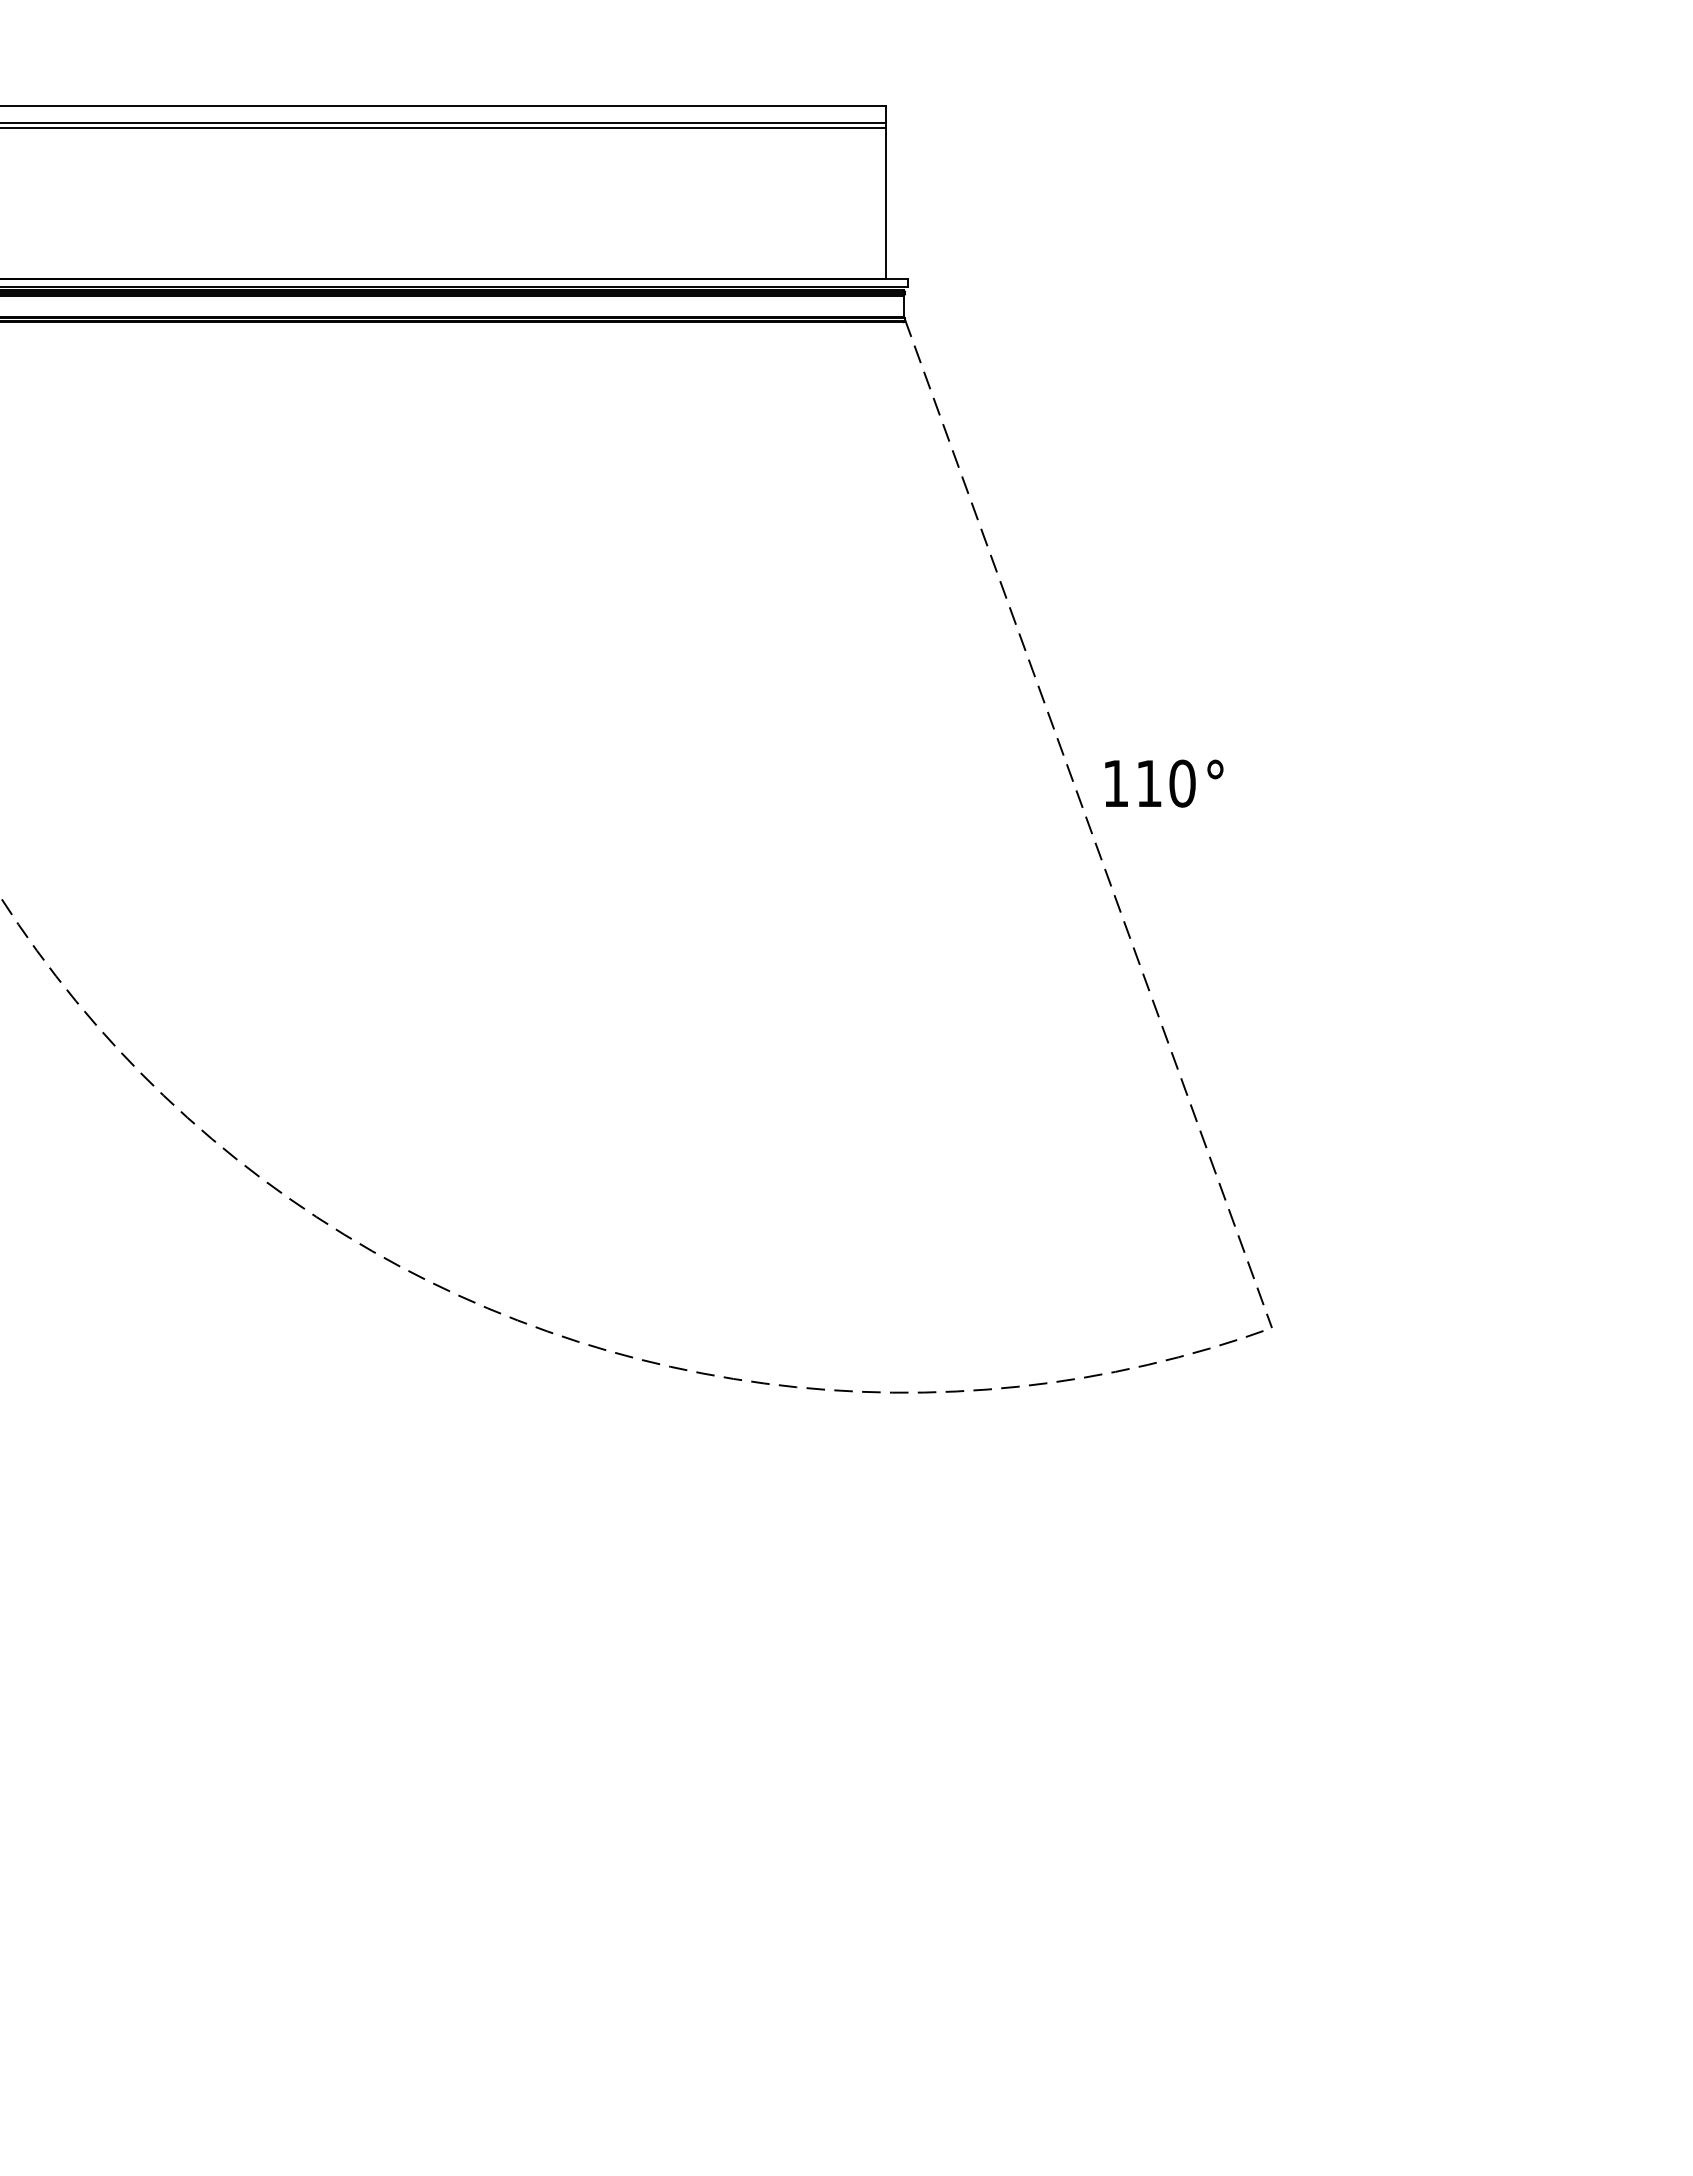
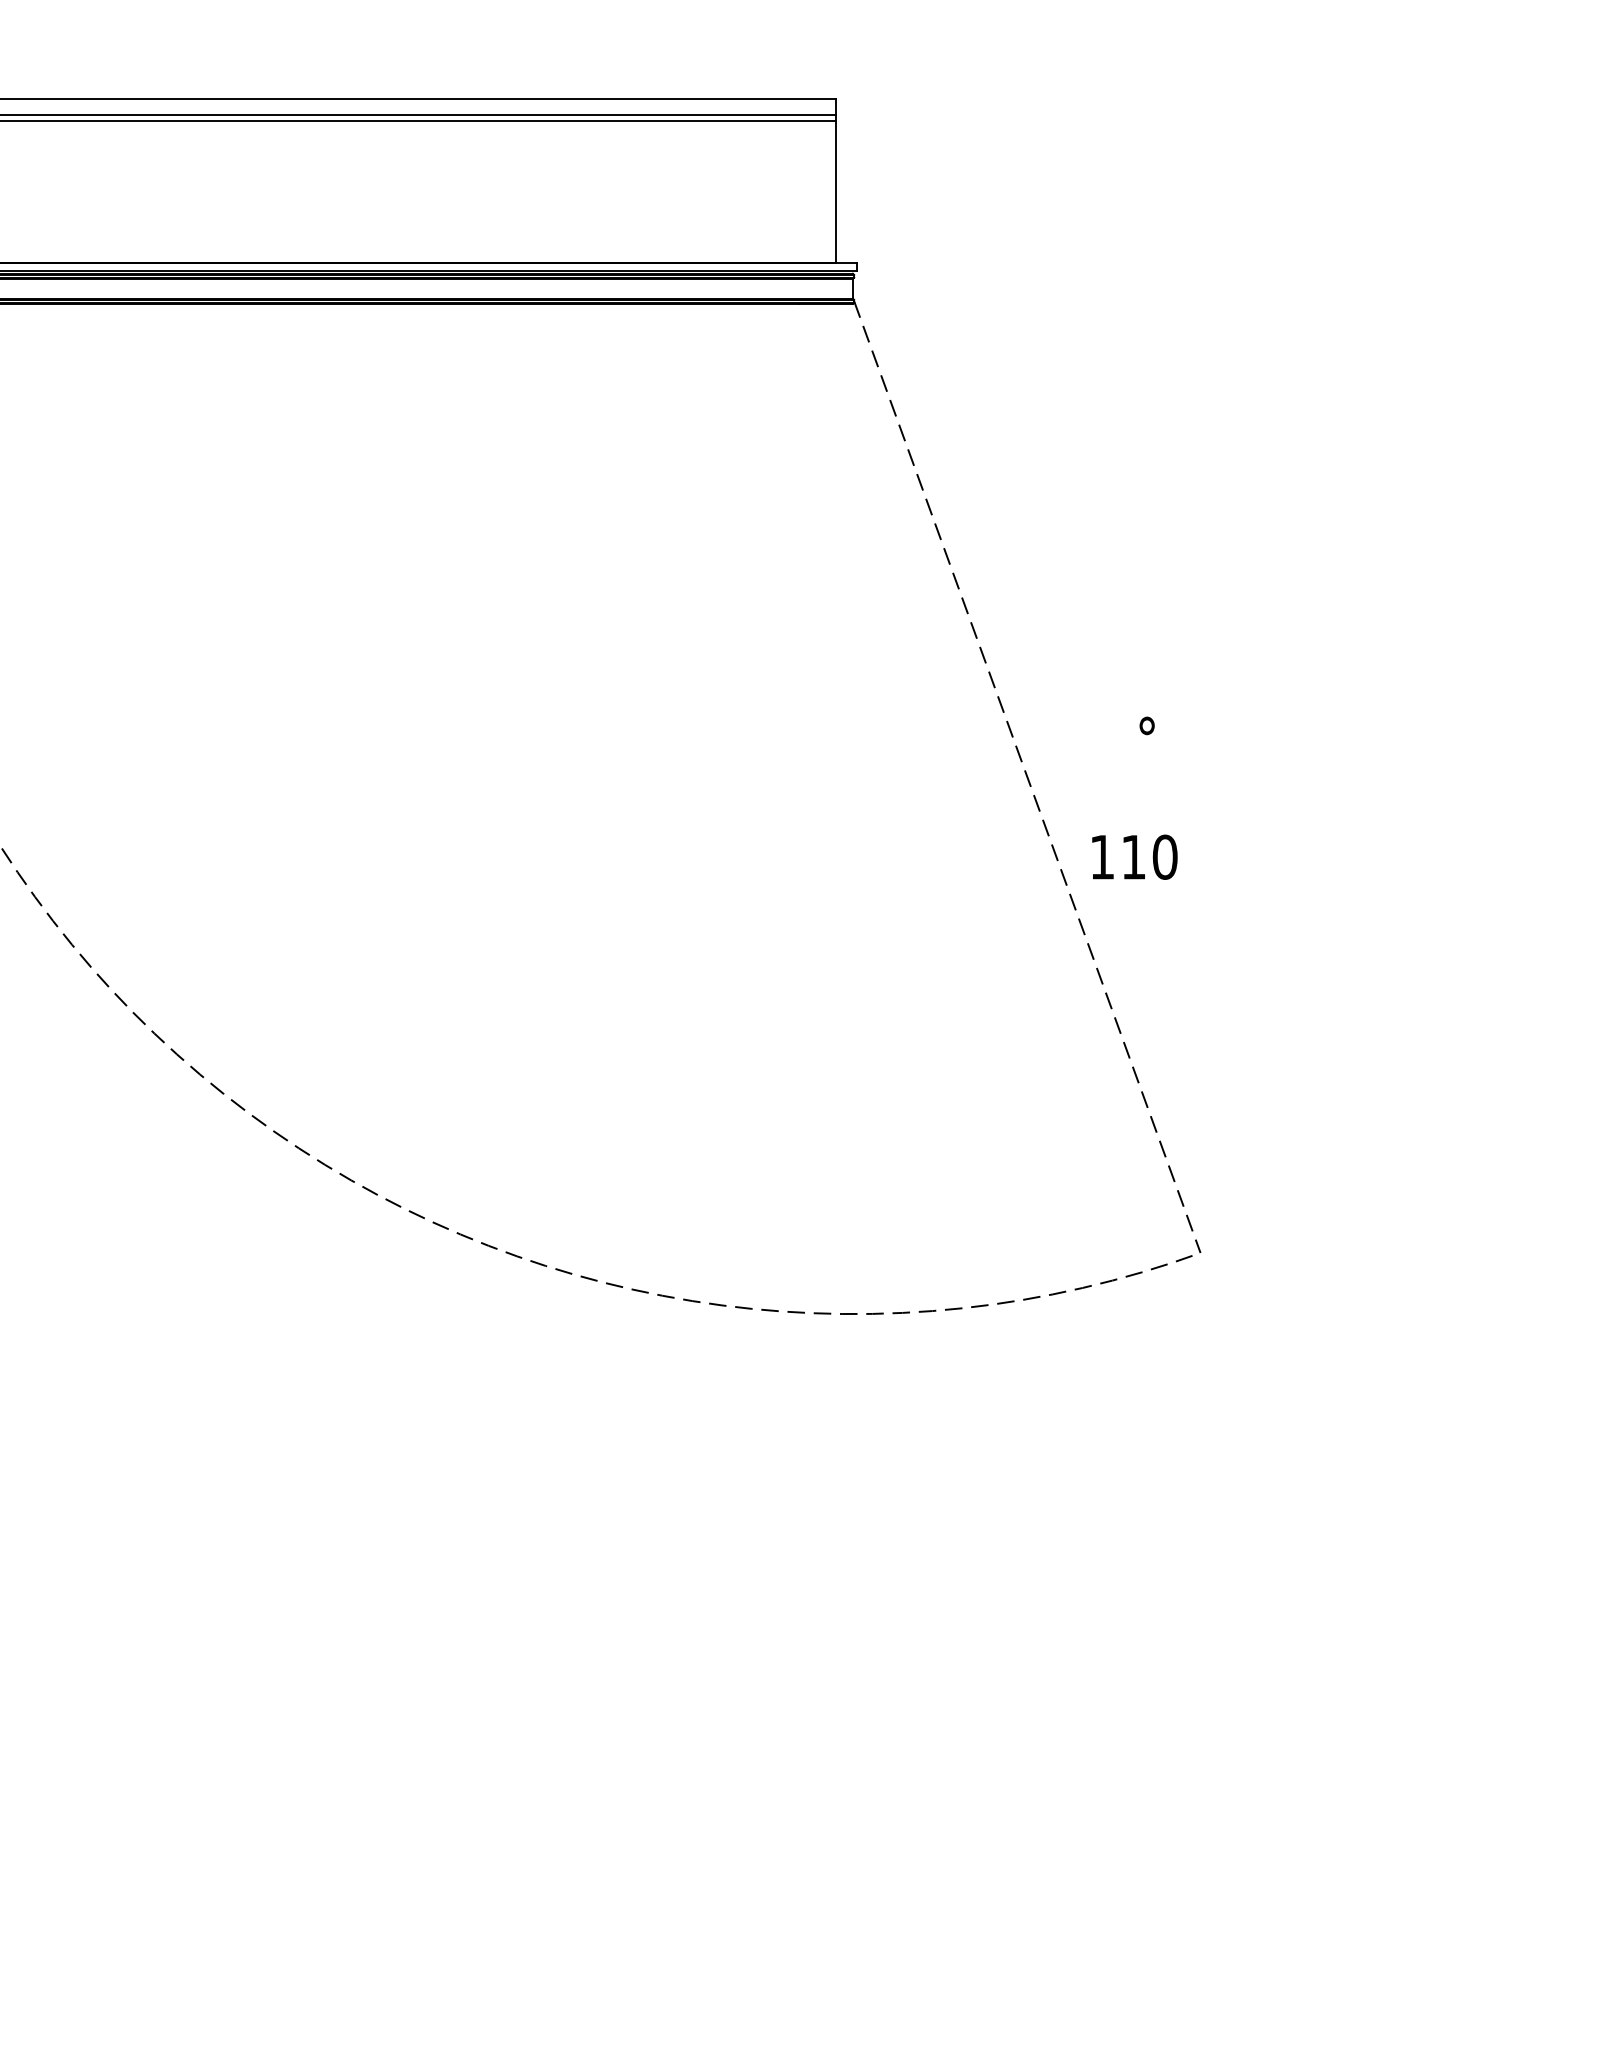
text: (1150, 783) -> (1134, 857), moved

